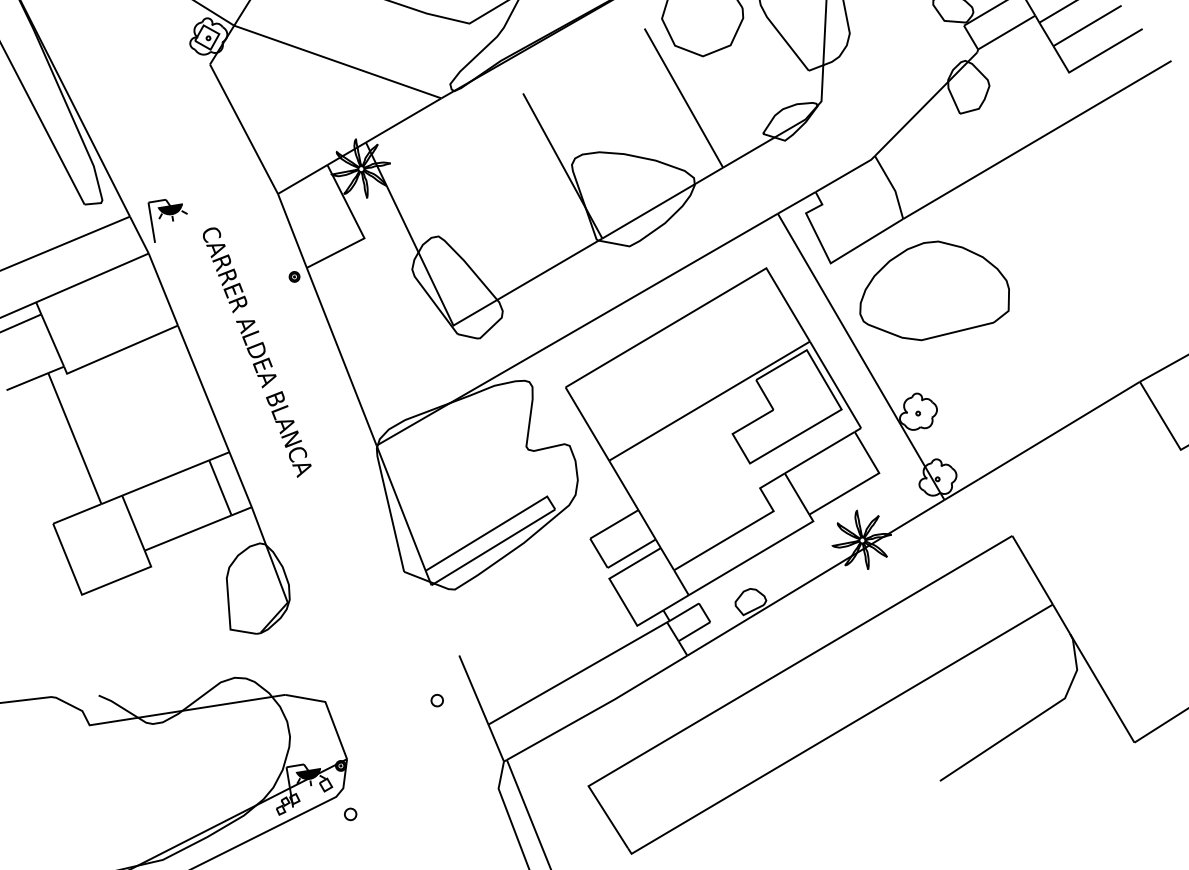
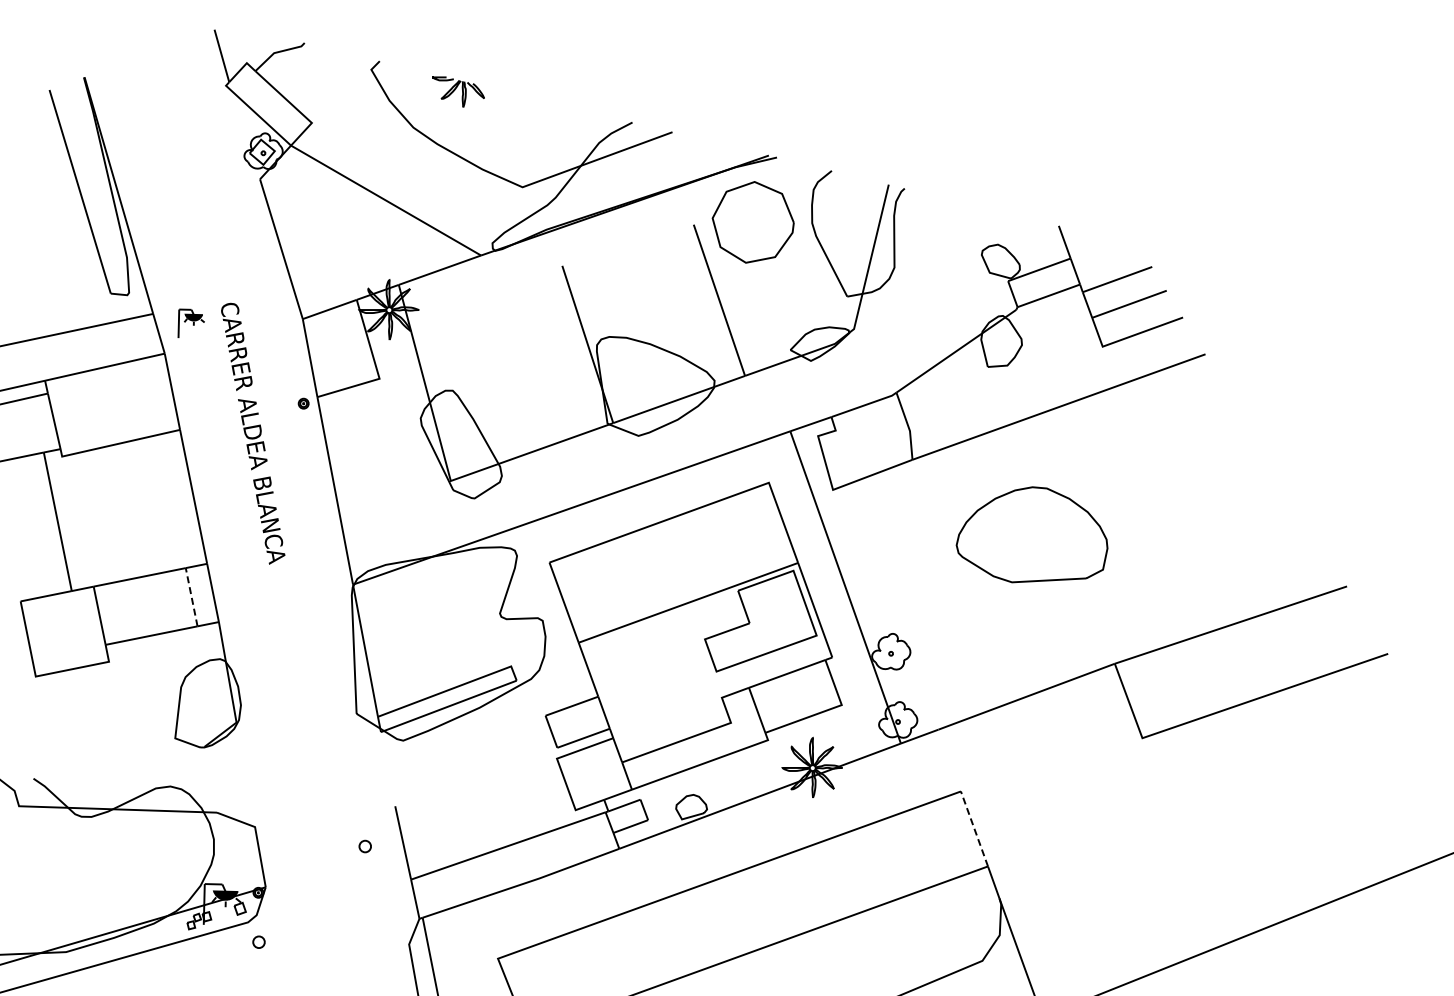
part: (169, 218) -> (191, 323), size x0.7
part: (931, 289) -> (1031, 534), moved
text: (257, 351) -> (253, 433), moved
line: (220, 488) -> (191, 597), solid -> dashed
line: (1032, 569) -> (974, 828), solid -> dashed

